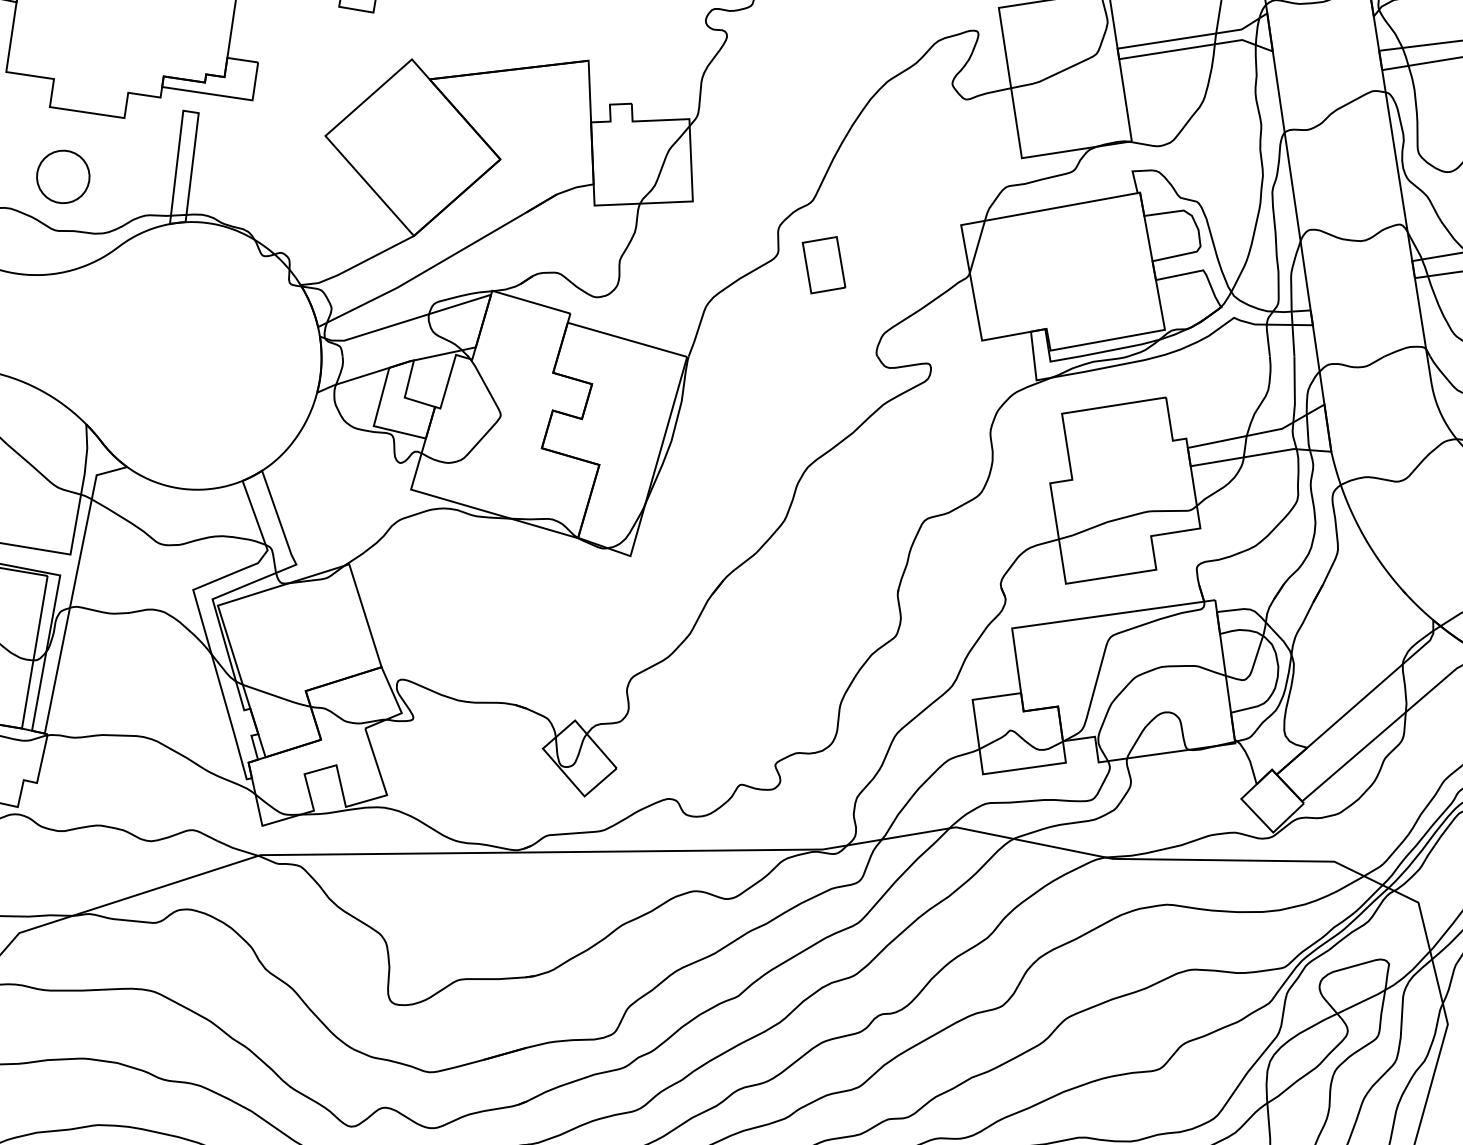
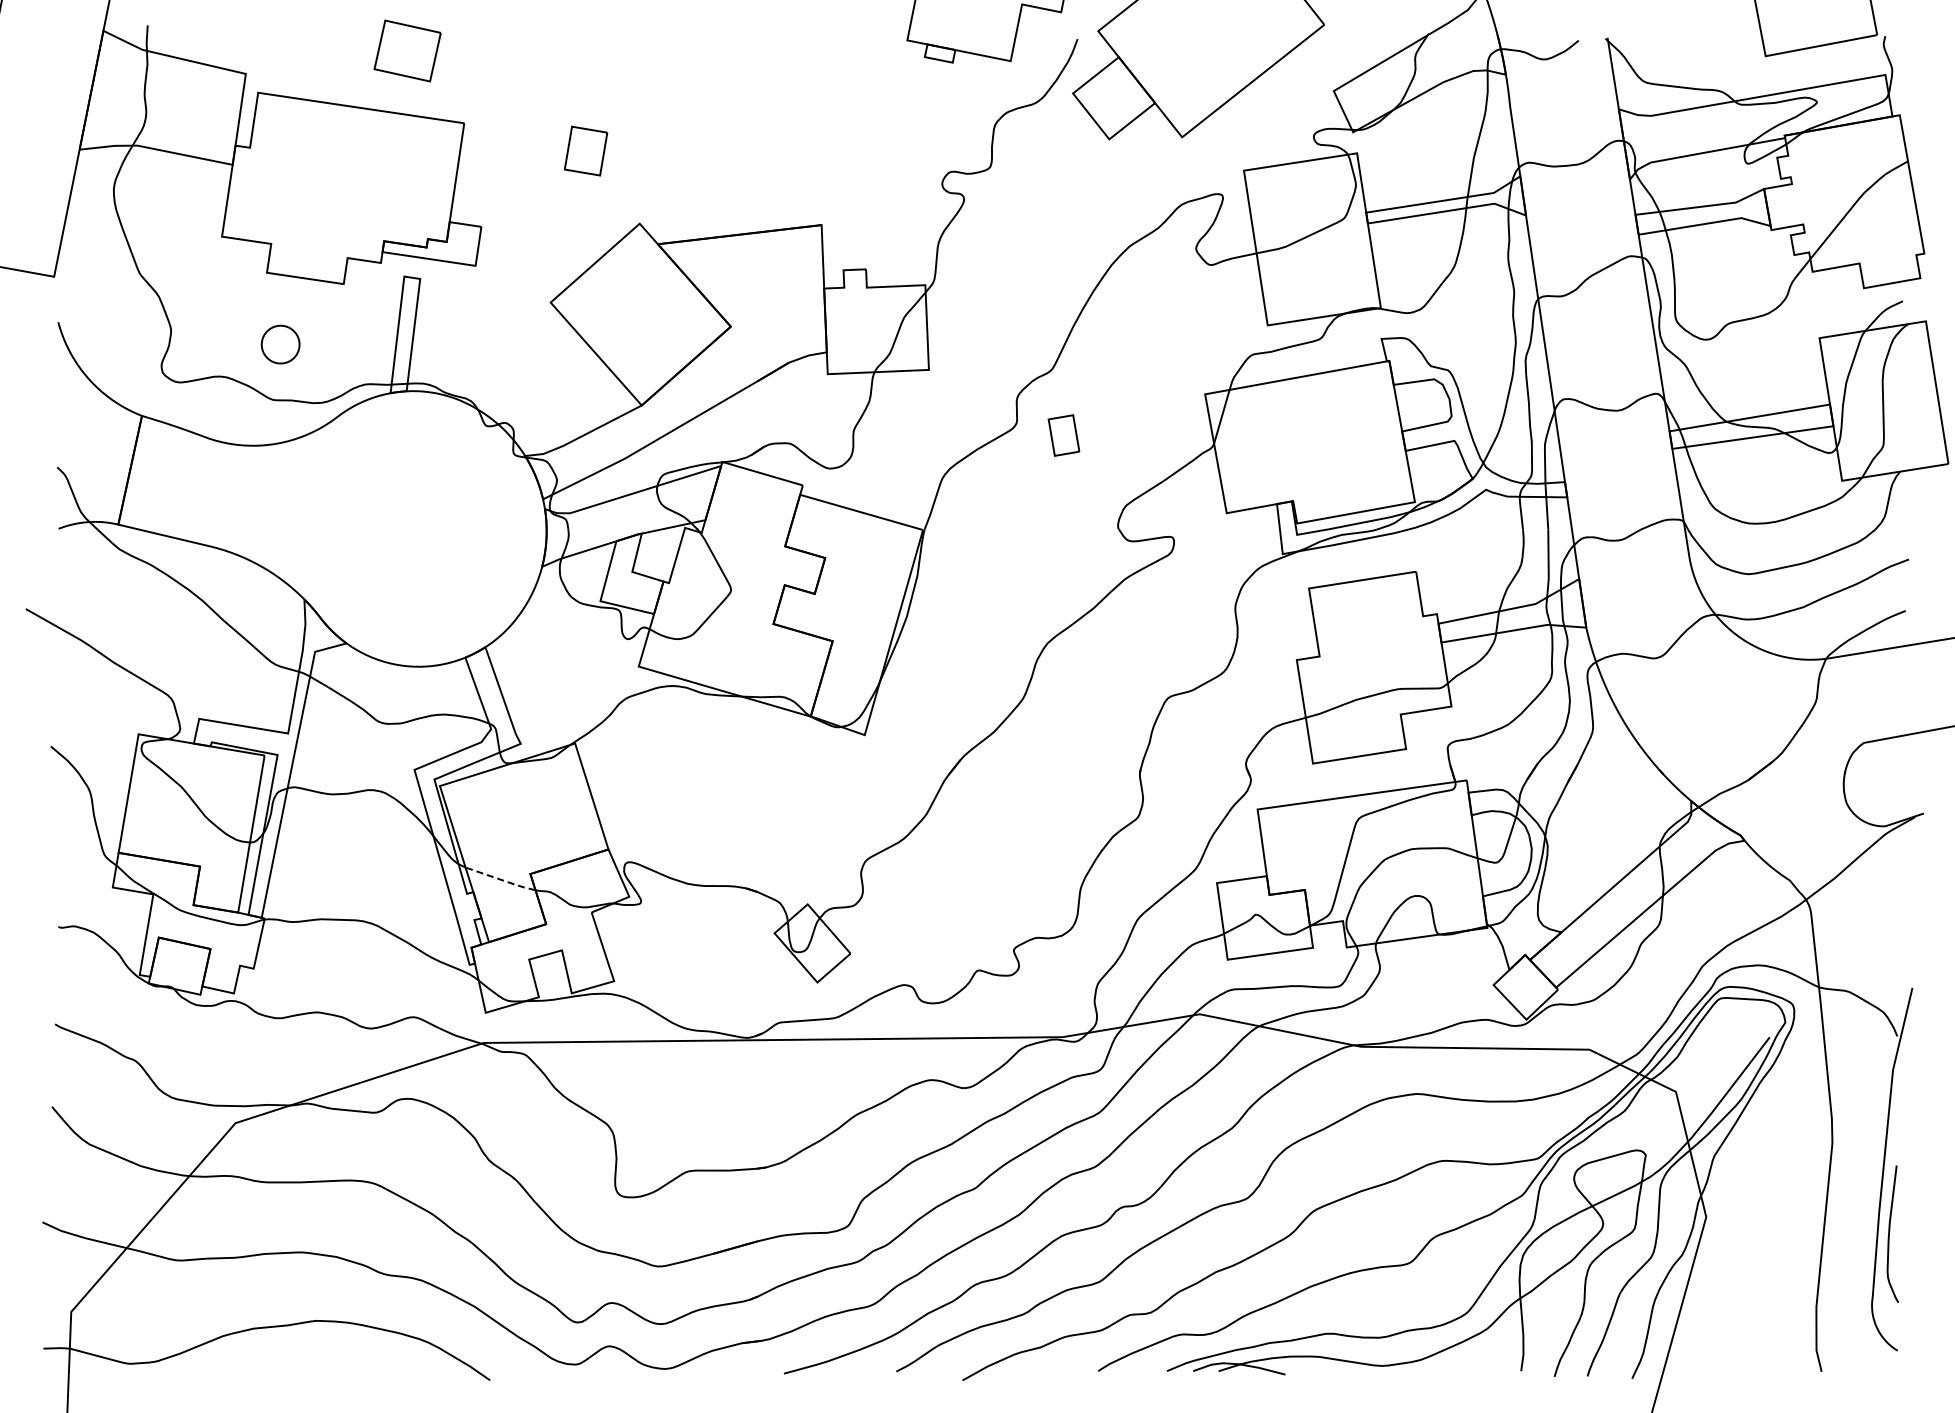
part: (63, 176) -> (280, 344), size x0.7
part: (823, 265) -> (1063, 435), size x0.7
line: (277, 696) -> (501, 879), solid -> dashed

